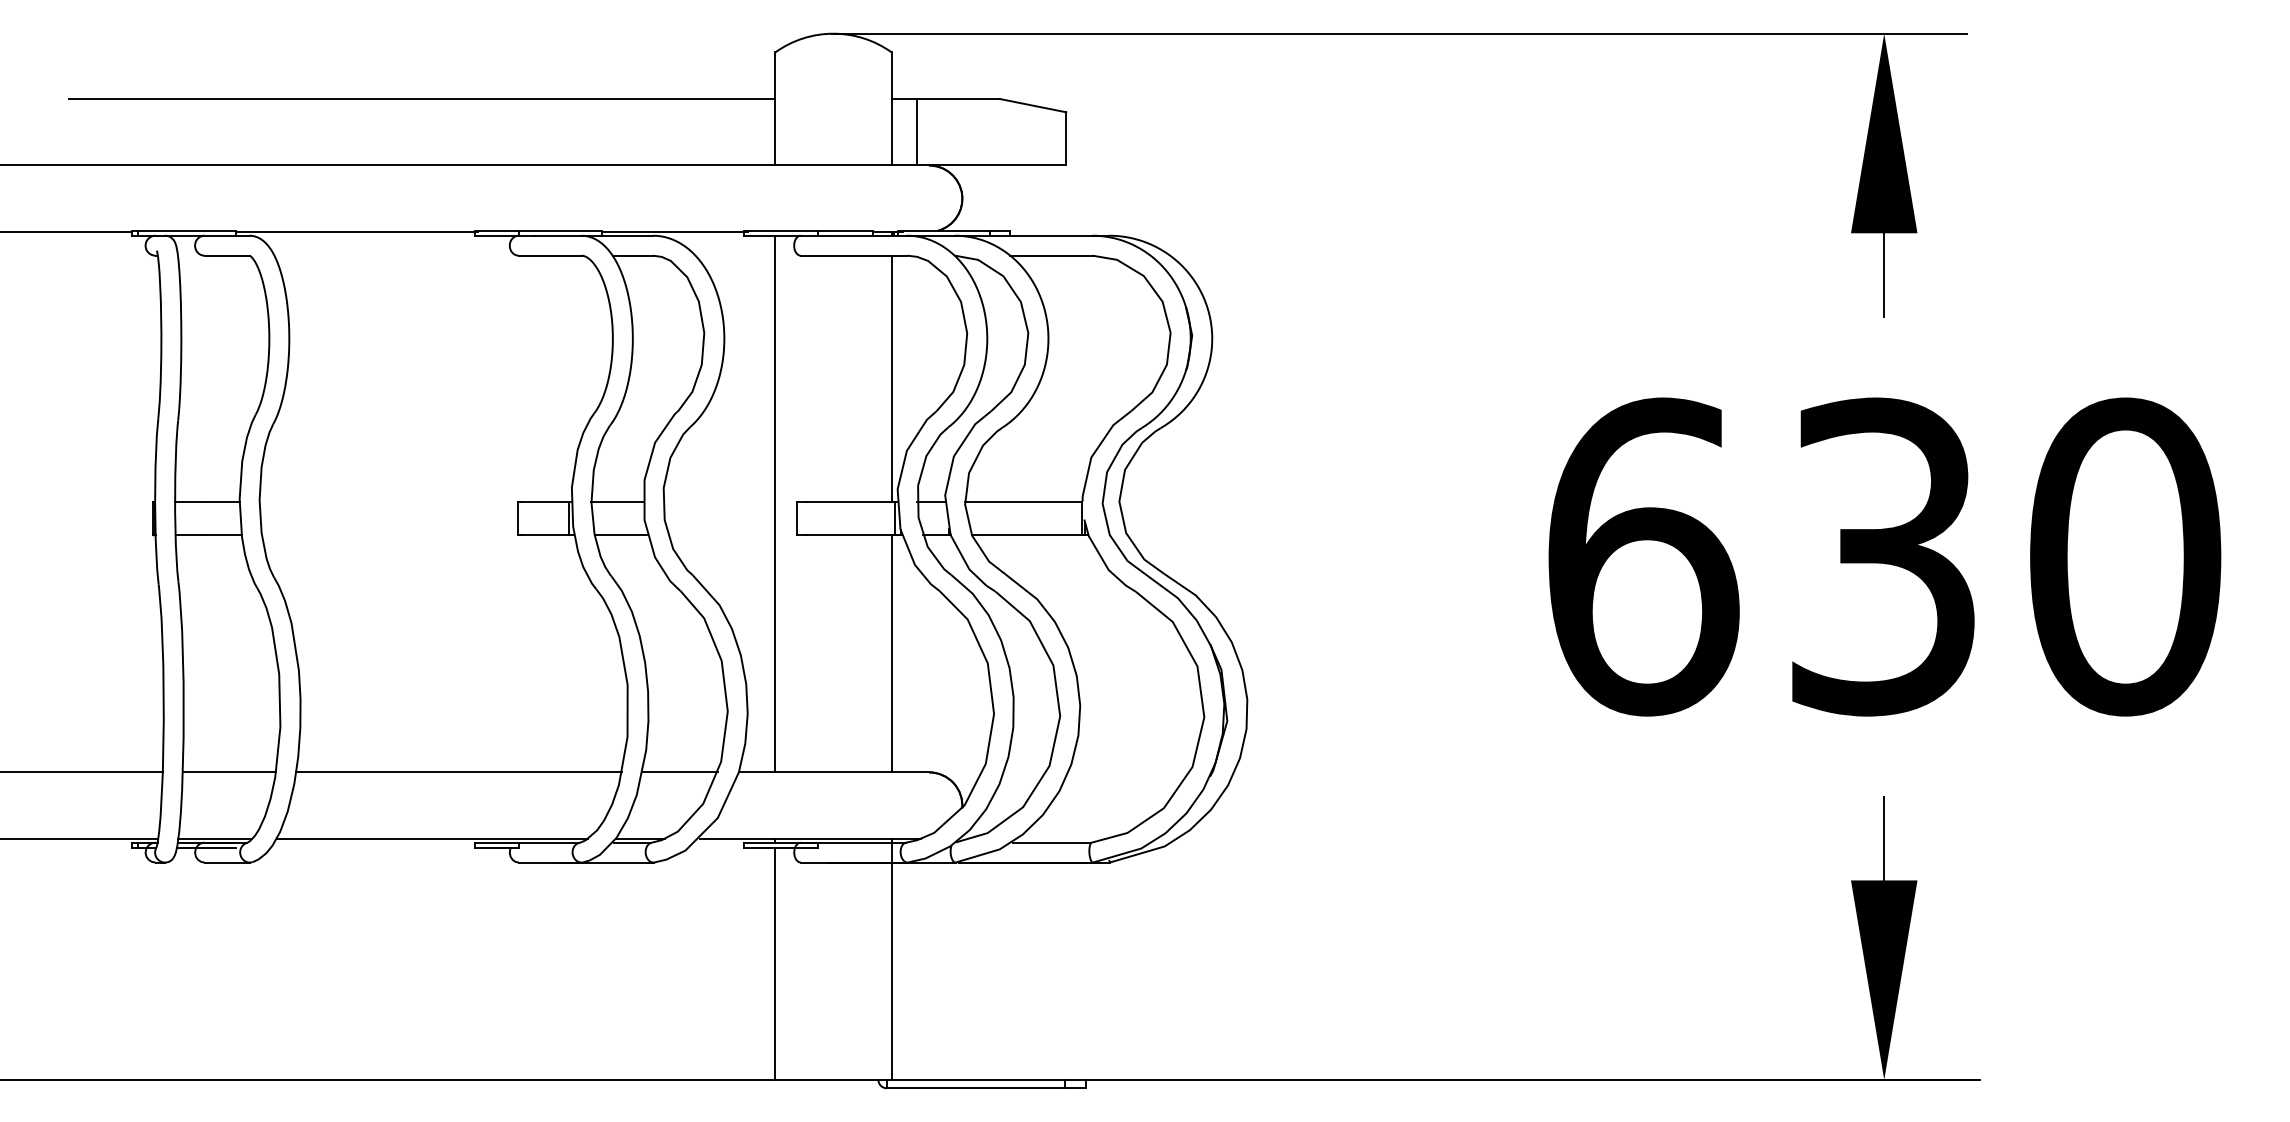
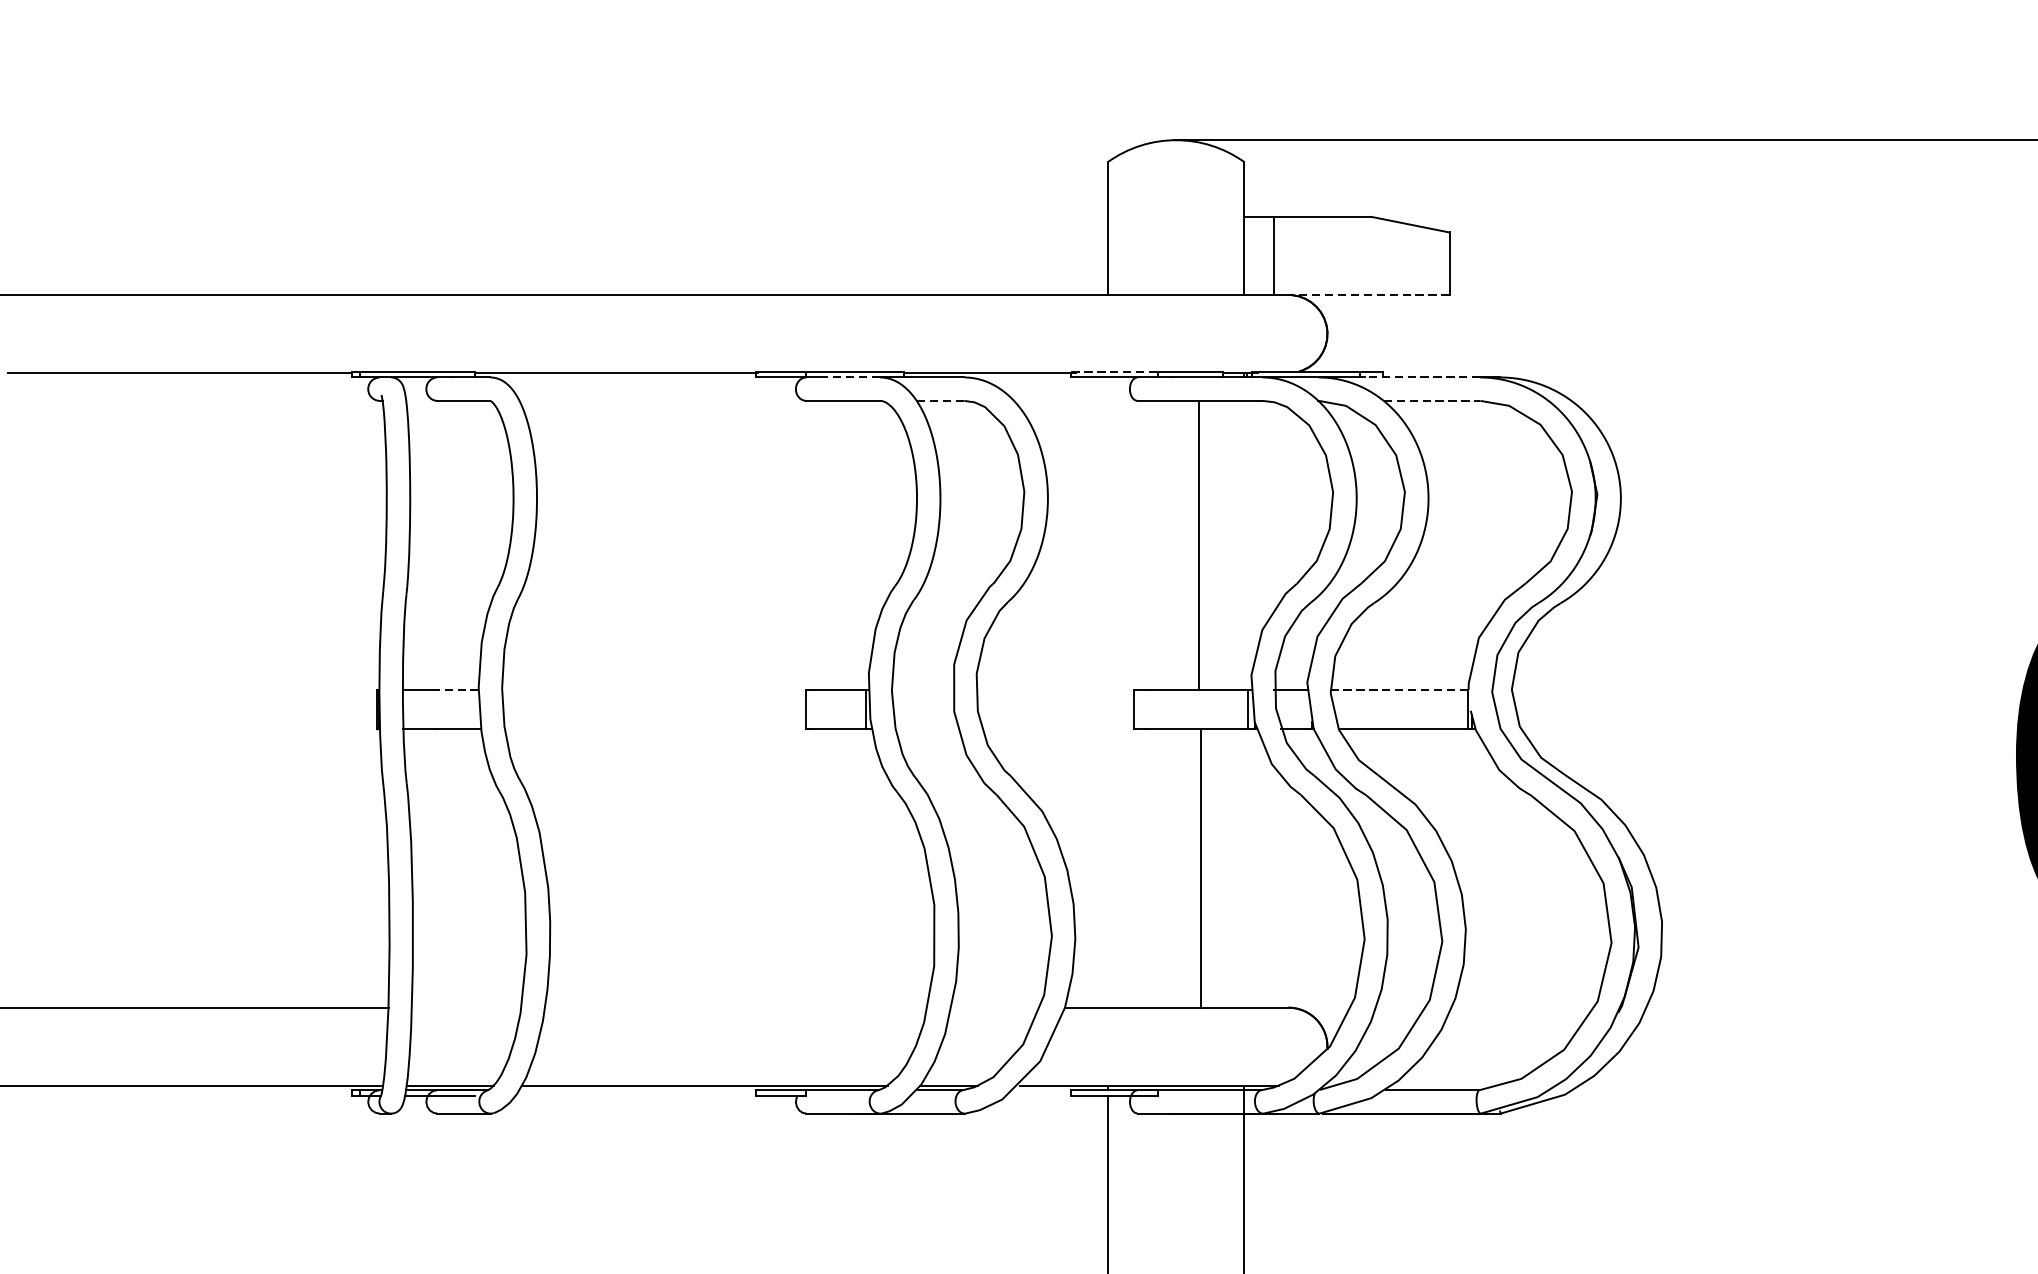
line: (421, 98) -> (692, 216), removed
line: (997, 165) -> (1368, 294), solid -> dashed
line: (781, 230) -> (1115, 371), solid -> dashed
line: (557, 235) -> (851, 377), solid -> dashed
line: (1042, 235) -> (1421, 377), solid -> dashed
line: (633, 255) -> (941, 400), solid -> dashed
line: (1051, 255) -> (1432, 400), solid -> dashed
line: (891, 378) -> (1198, 545), moved
line: (220, 501) -> (456, 689), solid -> dashed
line: (617, 501) -> (922, 689), removed
line: (1024, 501) -> (1400, 689), solid -> dashed
line: (775, 503) -> (1107, 691), removed
line: (620, 535) -> (925, 729), removed
line: (891, 653) -> (1200, 868), moved
line: (229, 772) -> (466, 1007), removed
line: (459, 772) -> (736, 1007), removed
line: (679, 772) -> (995, 1007), removed

